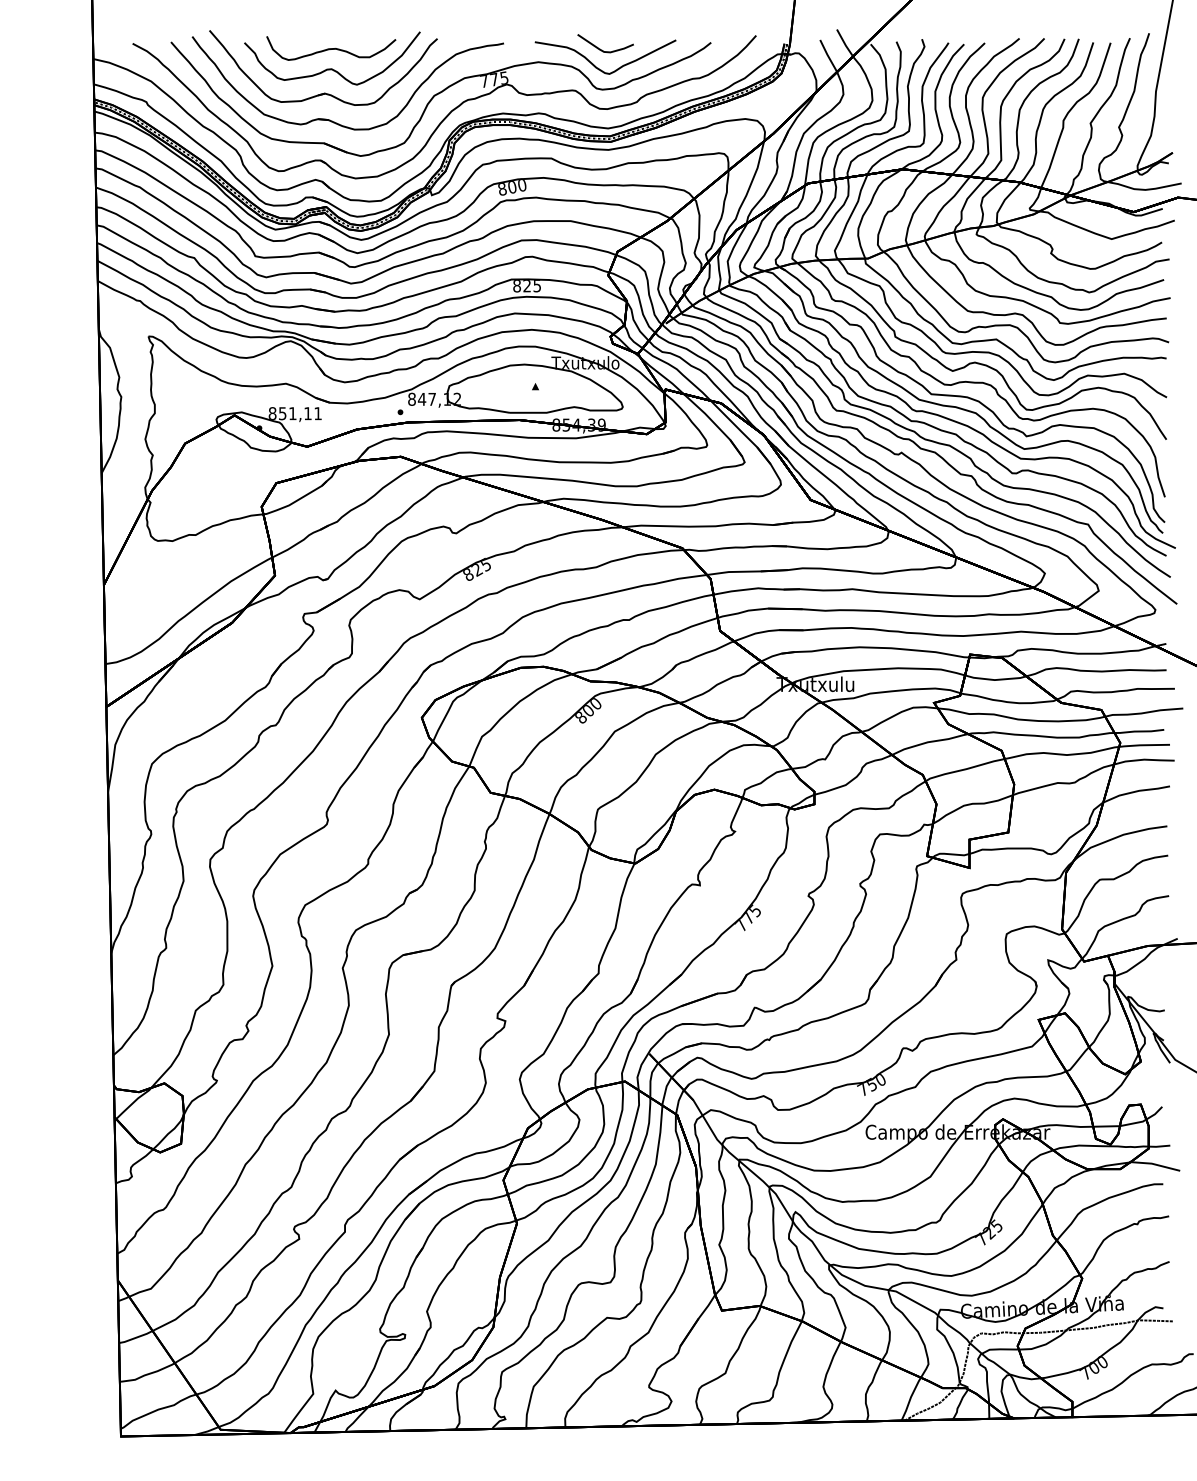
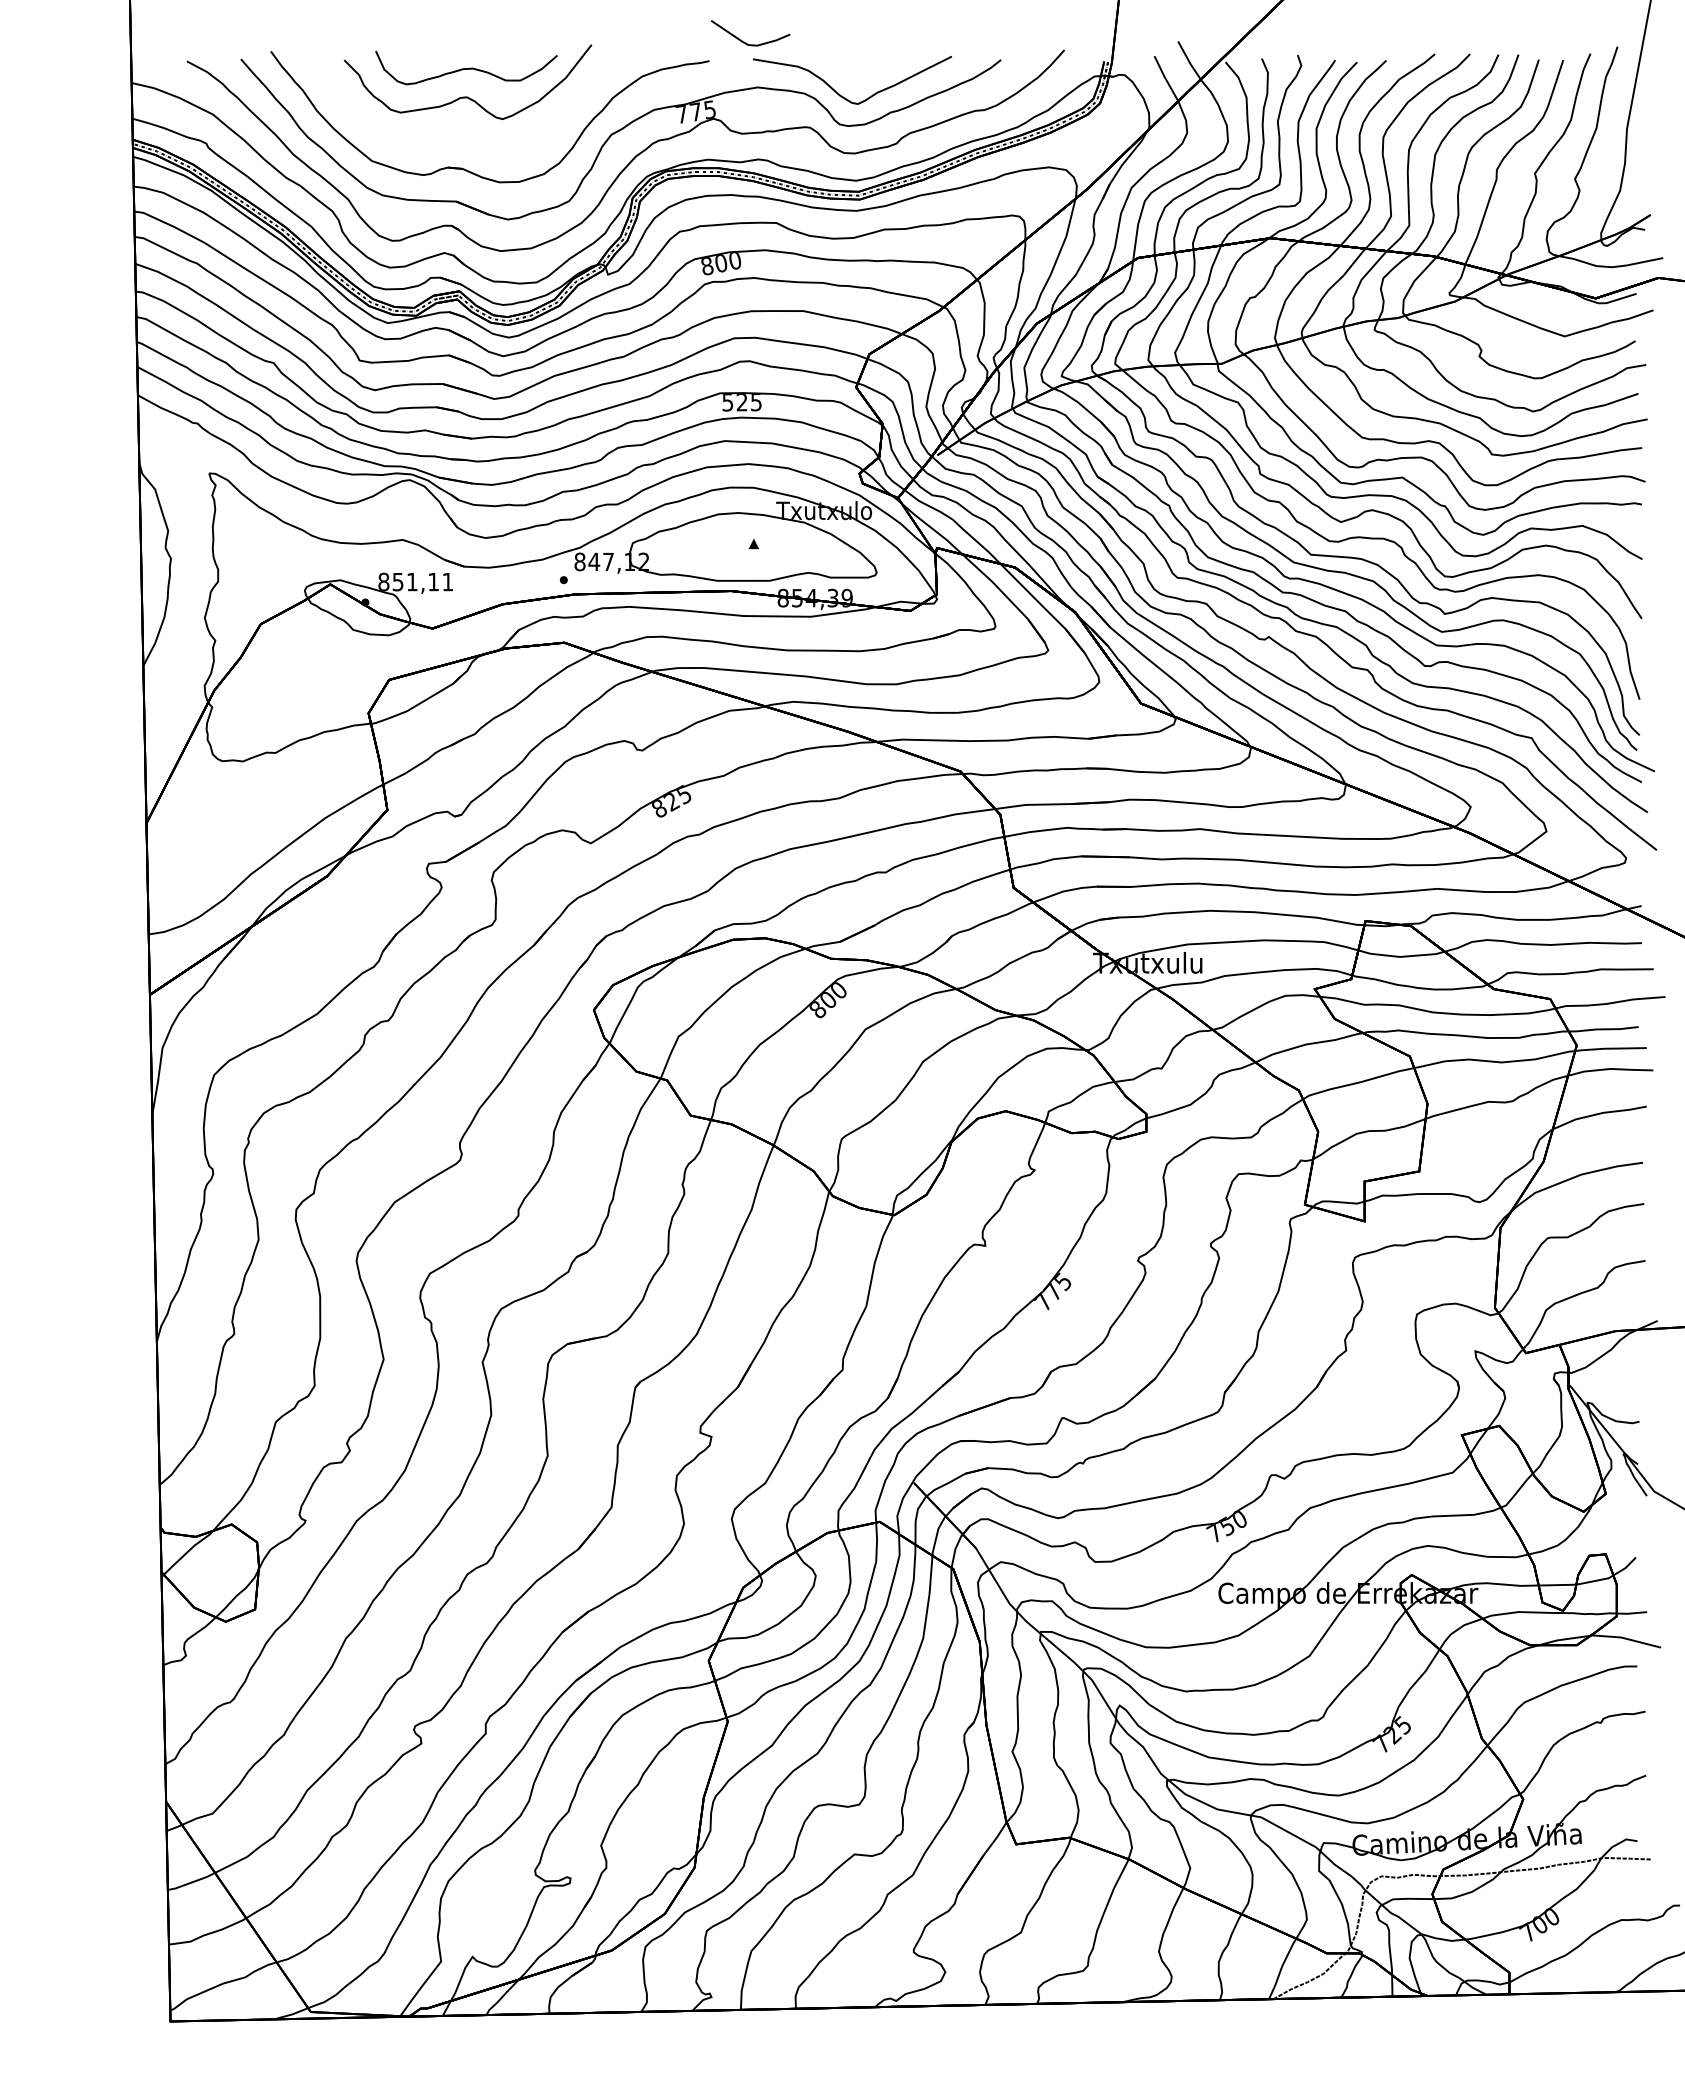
curve: (602, 50) -> (746, 42), moved
part: (324, 92) -> (456, 130), removed
text: (516, 286) -> (727, 402), 825 -> 525

